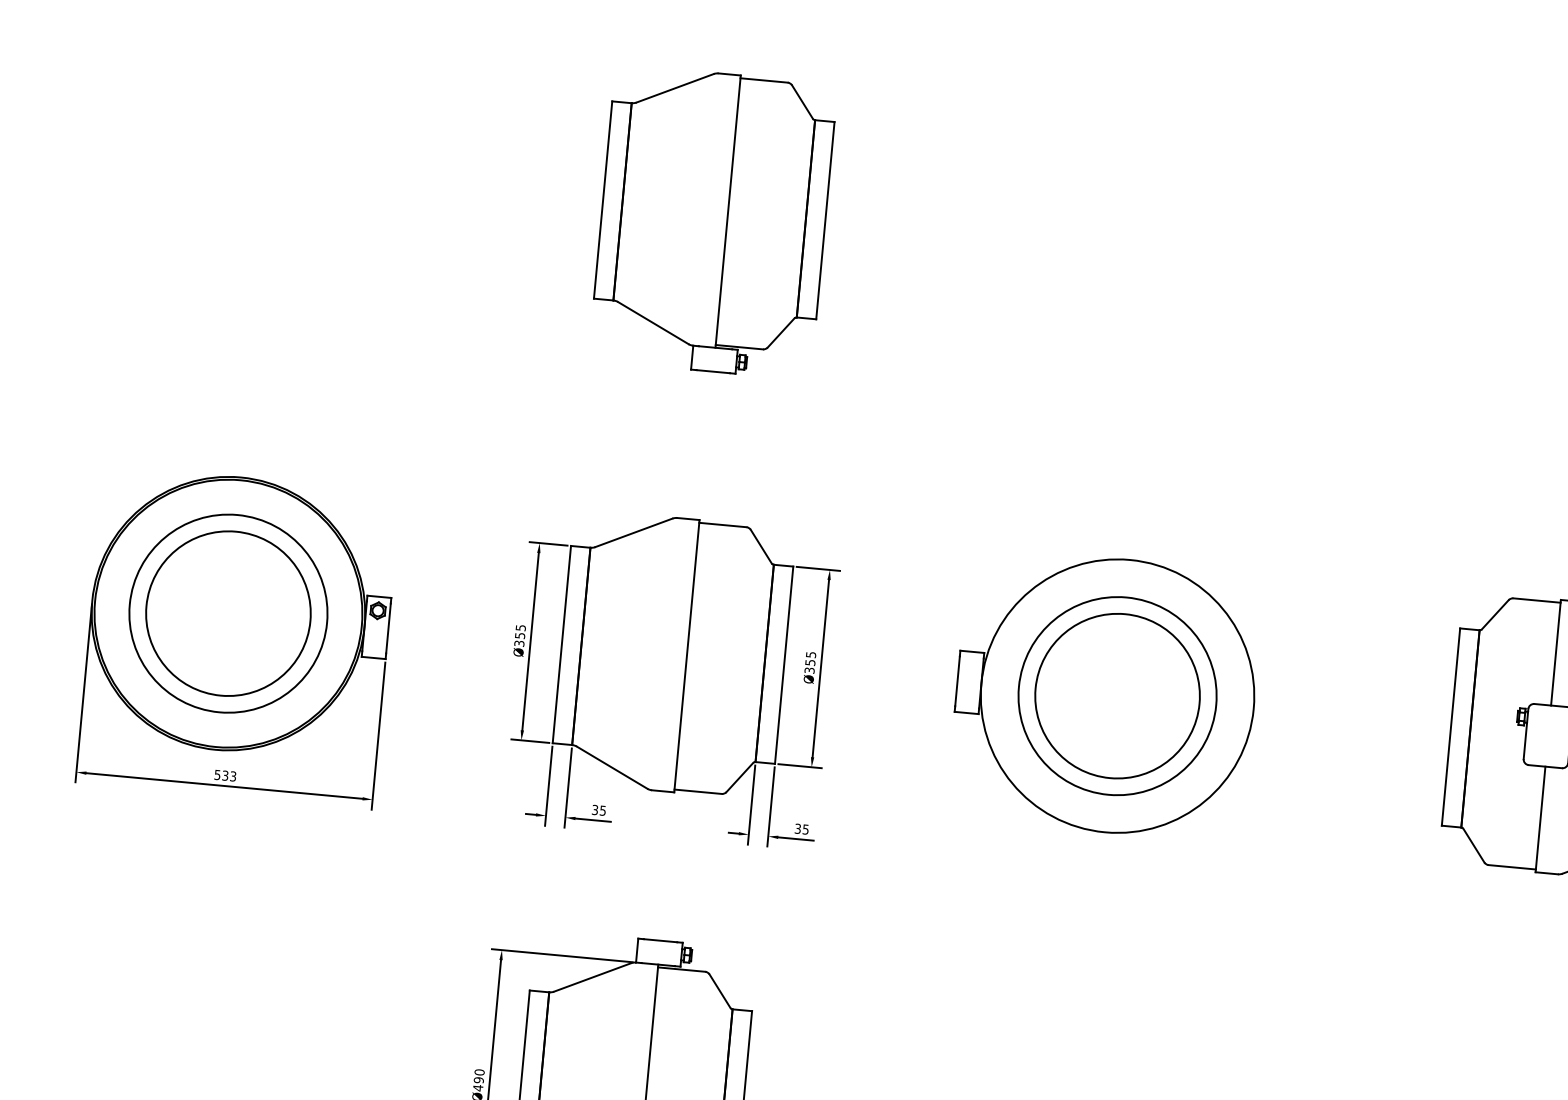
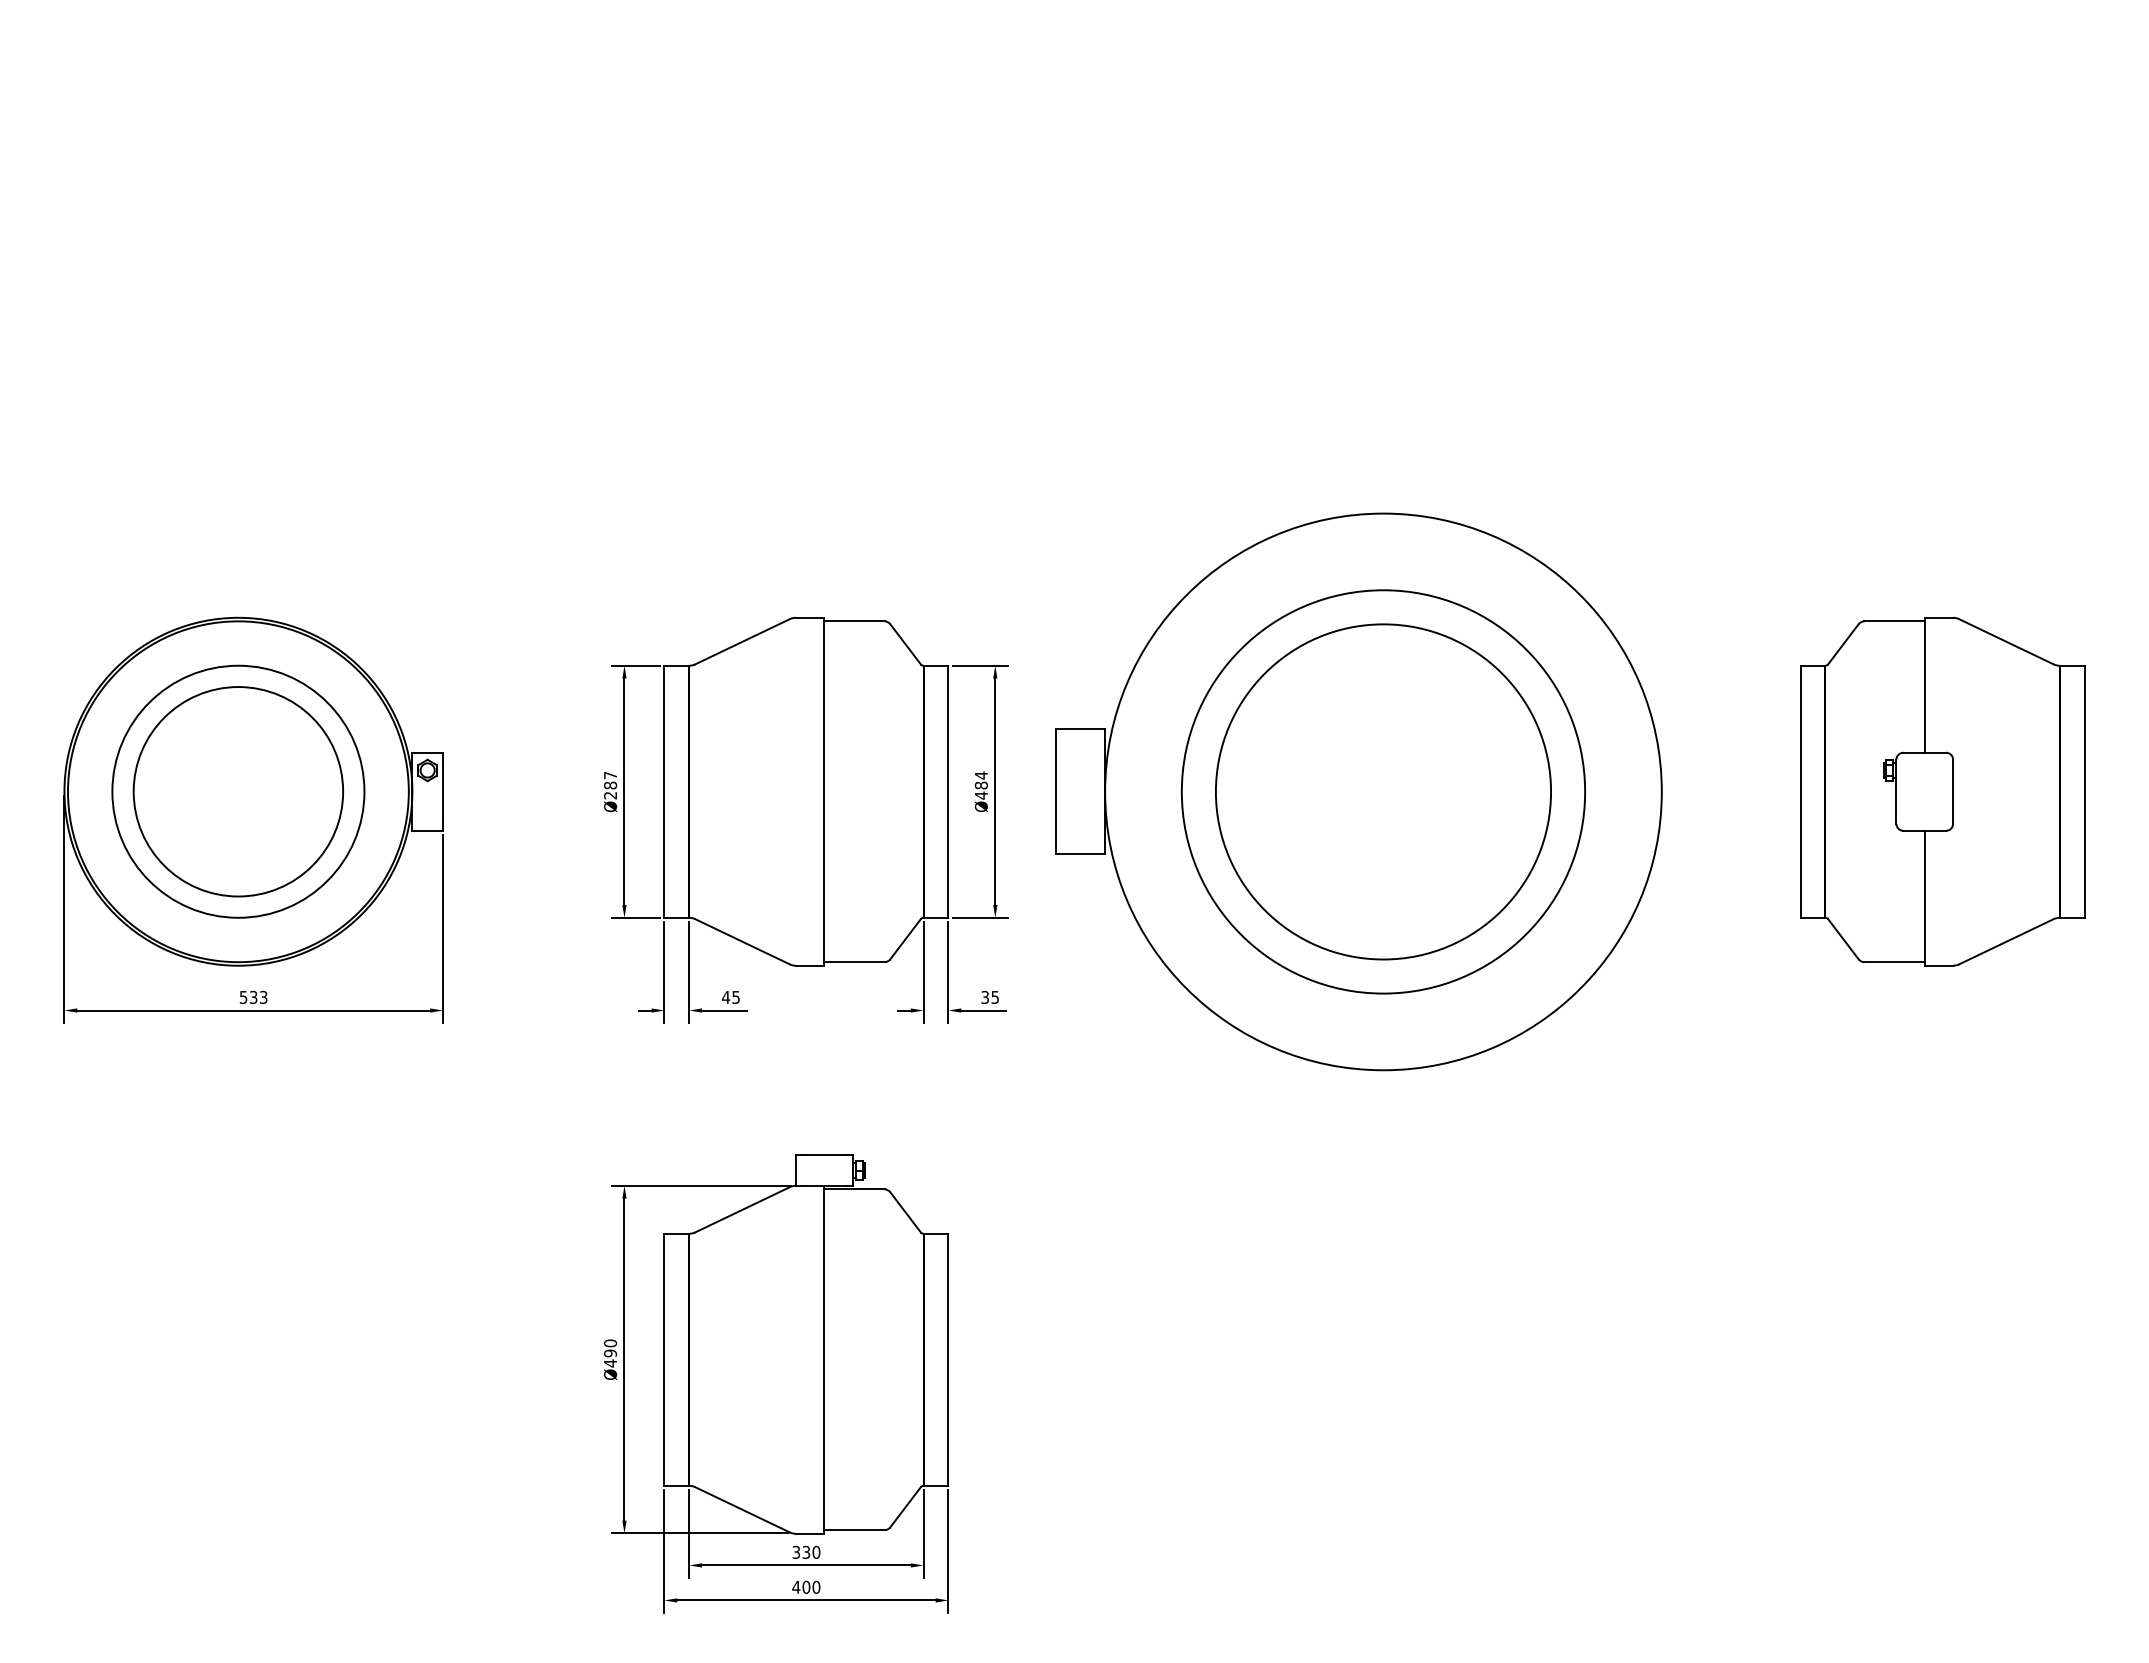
part: (712, 221) -> (805, 238), removed
text: (520, 635) -> (610, 785), Ø355 -> Ø287
text: (809, 662) -> (980, 785), Ø355 -> Ø484
part: (1105, 694) -> (1359, 791), size x1.6
text: (594, 809) -> (725, 996), 35 -> 45

